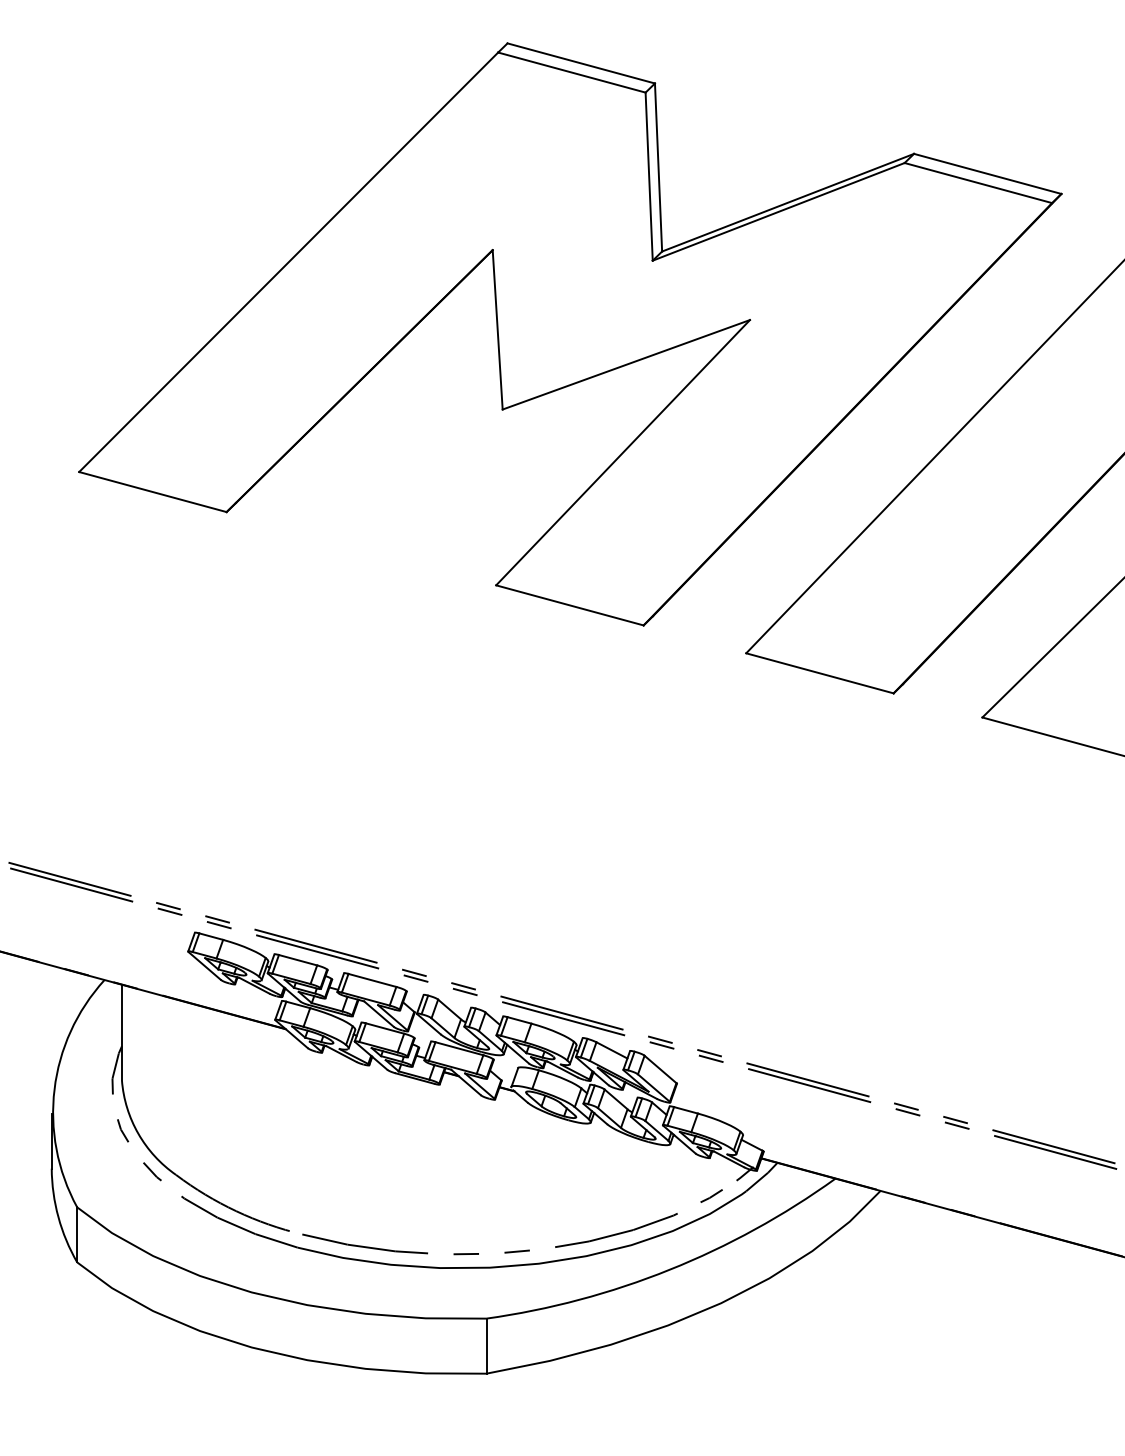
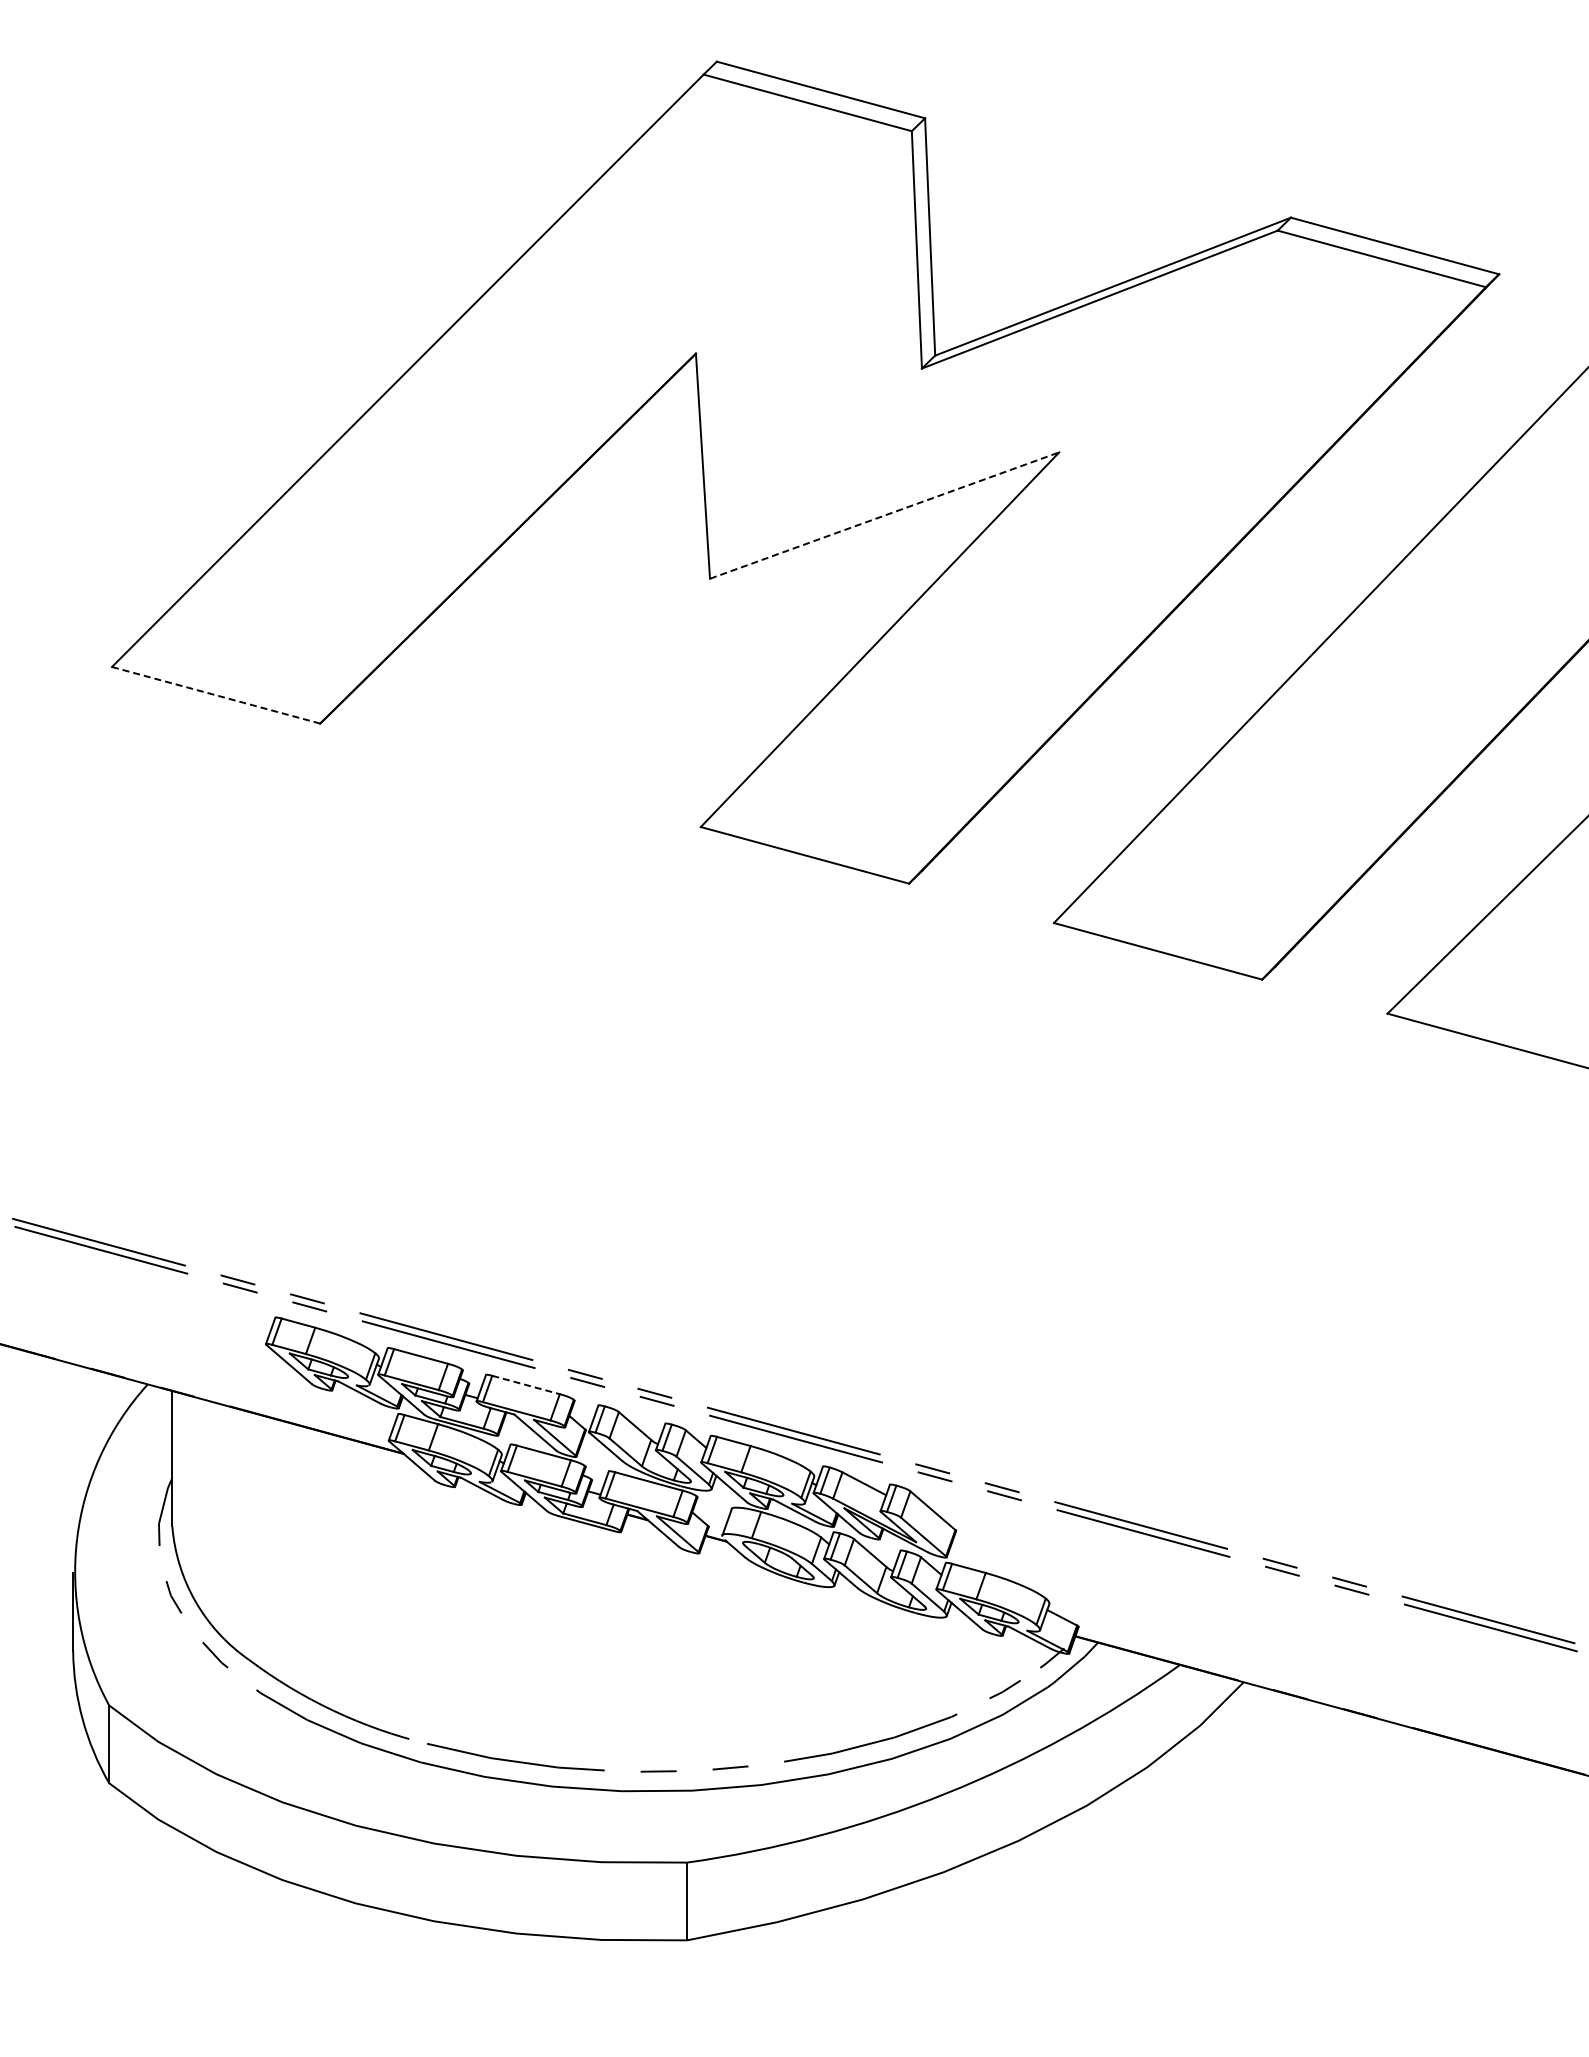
line: (626, 364) -> (884, 515), solid -> dashed
line: (153, 492) -> (216, 695), solid -> dashed
line: (372, 980) -> (526, 1385), solid -> dashed

